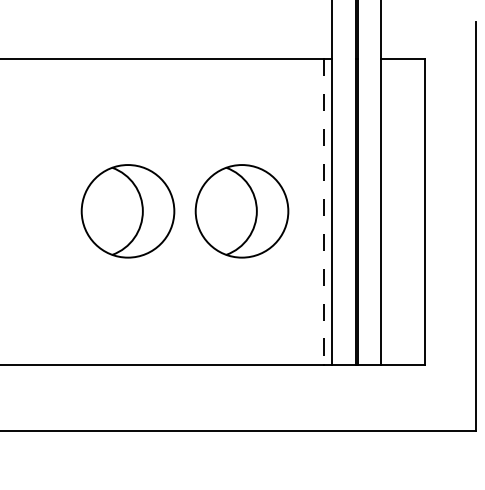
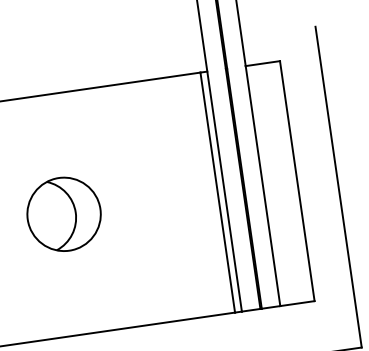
part: (241, 211) -> (153, 201), removed
line: (323, 211) -> (217, 192), dashed -> solid

